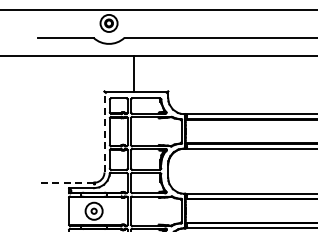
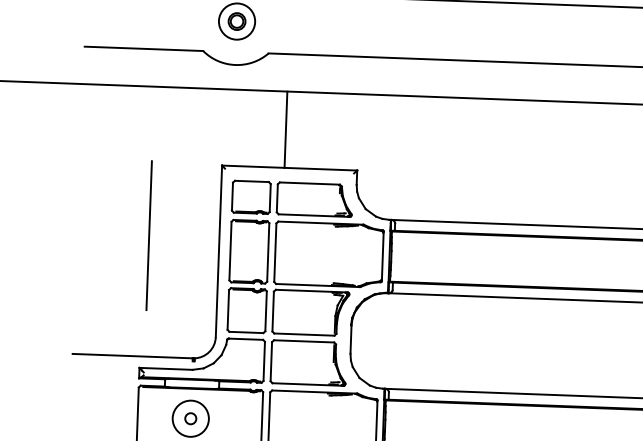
line: (70, 125) -> (147, 234), added
line: (104, 131) -> (218, 250), dashed -> solid
line: (65, 182) -> (132, 355), dashed -> solid

